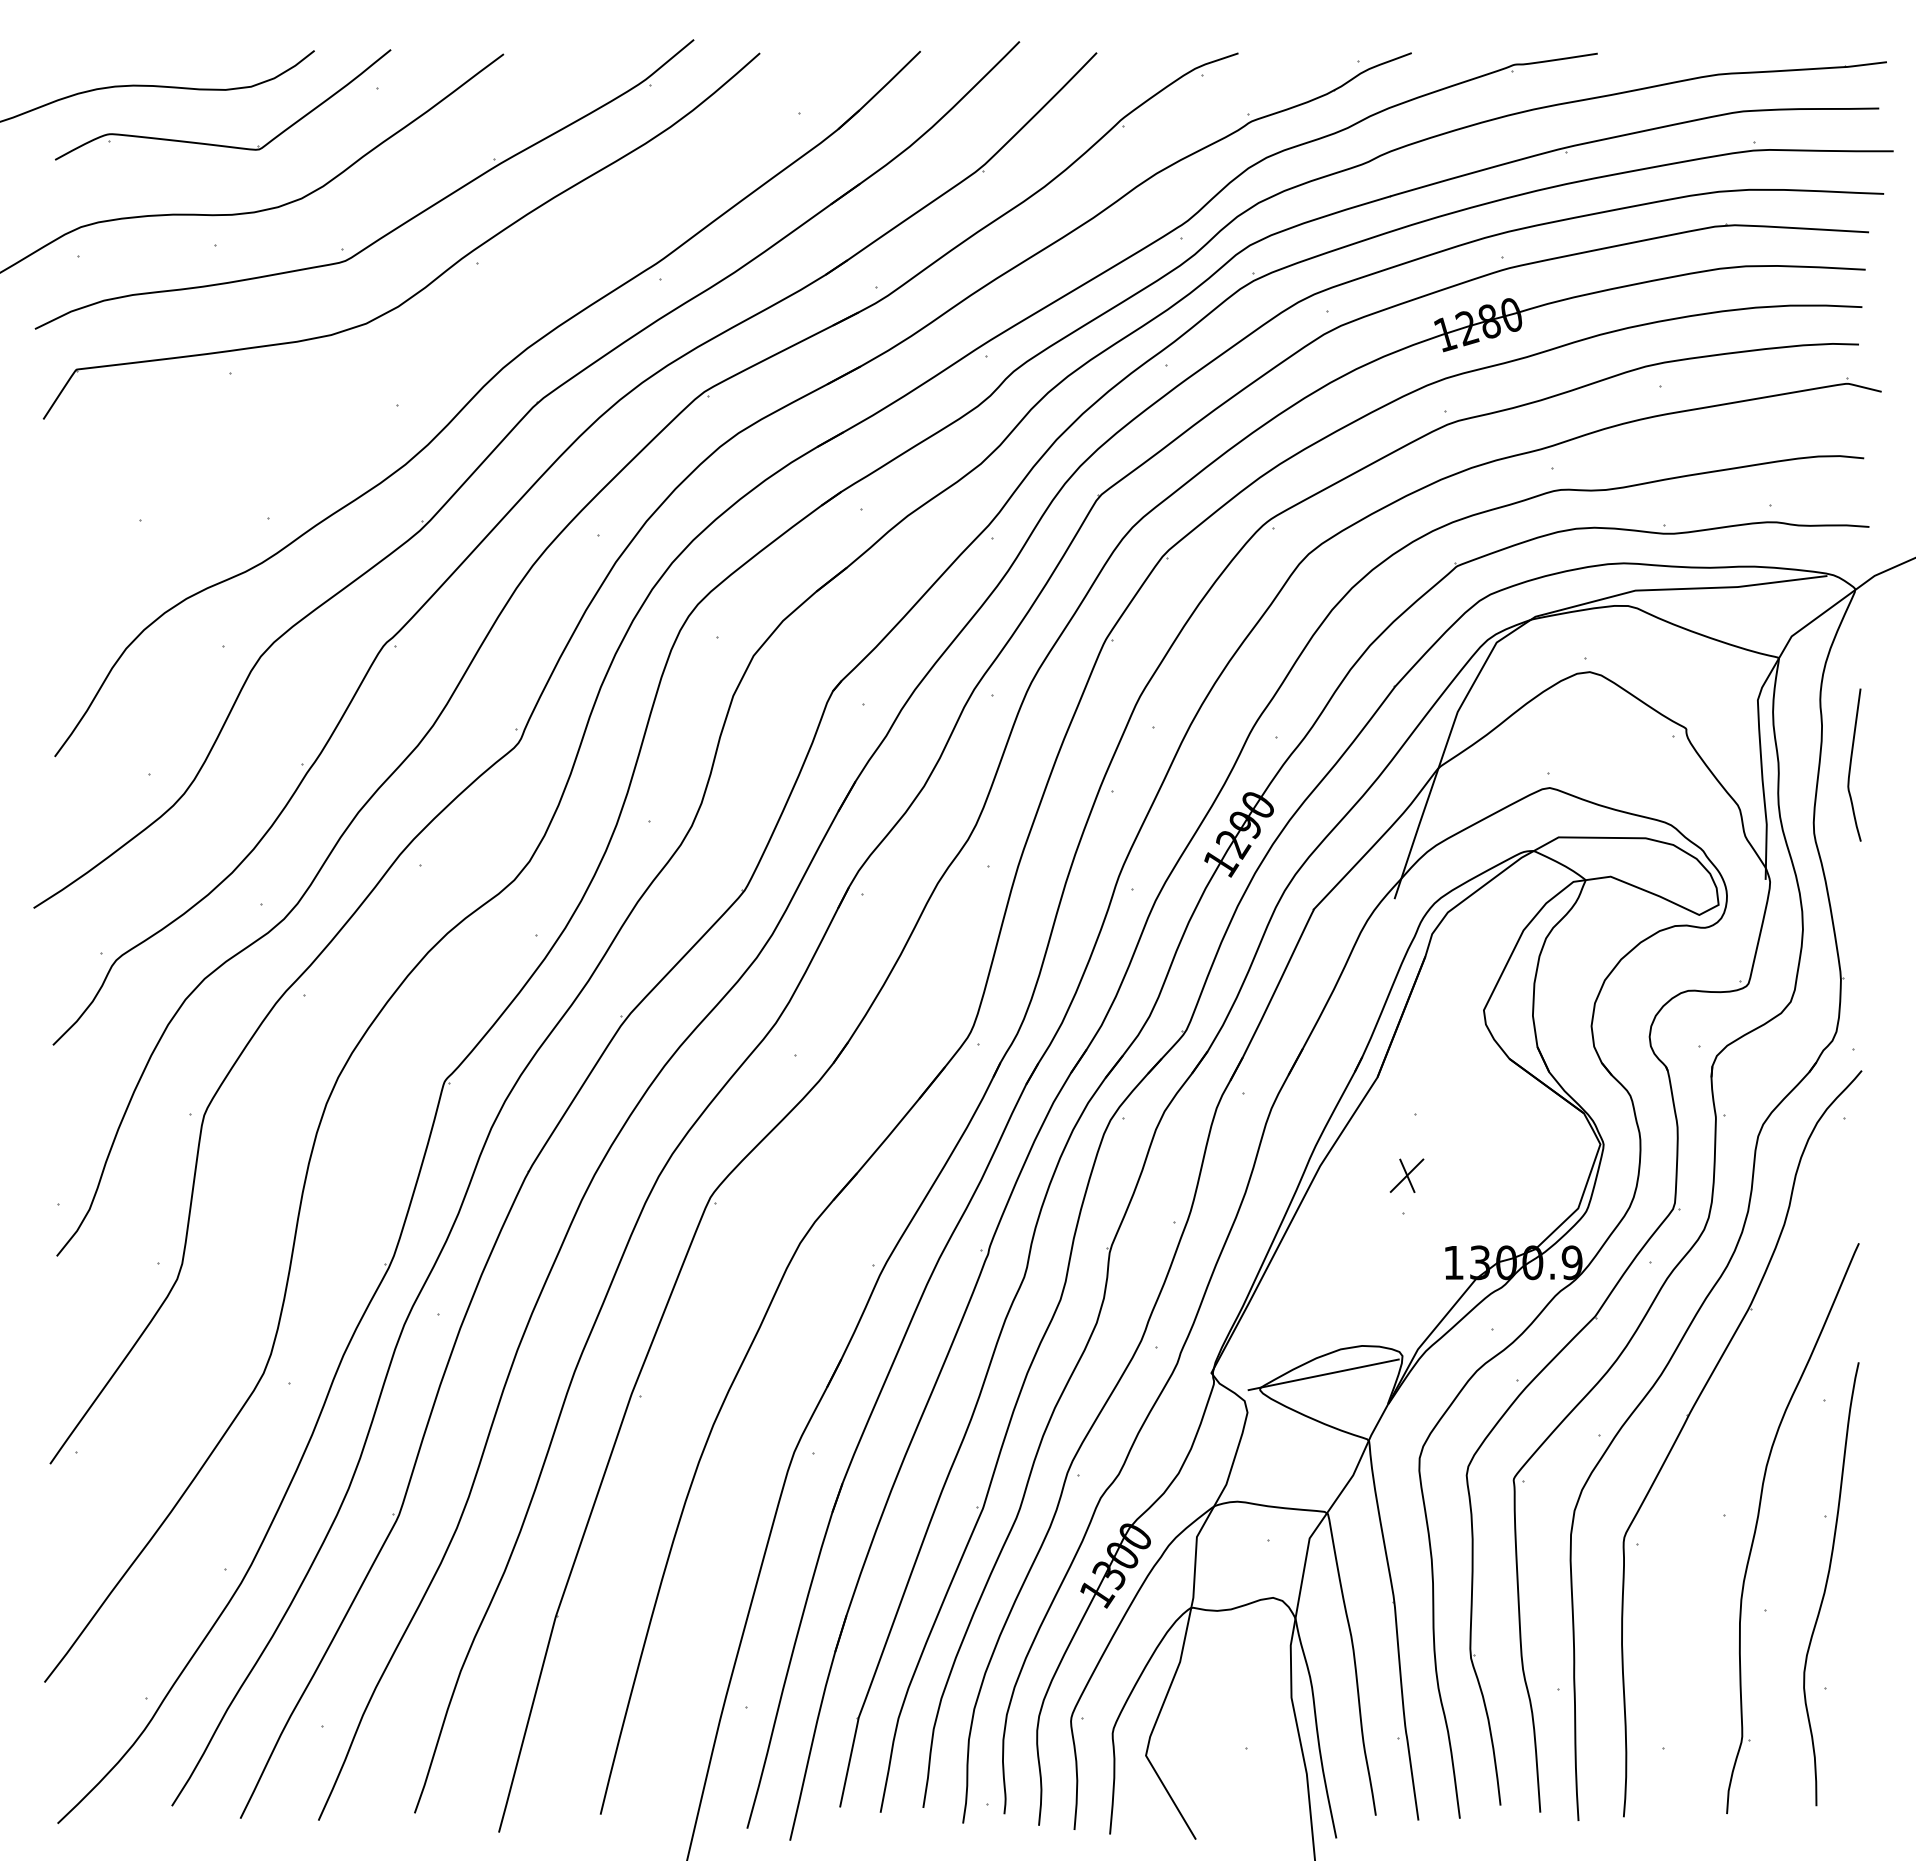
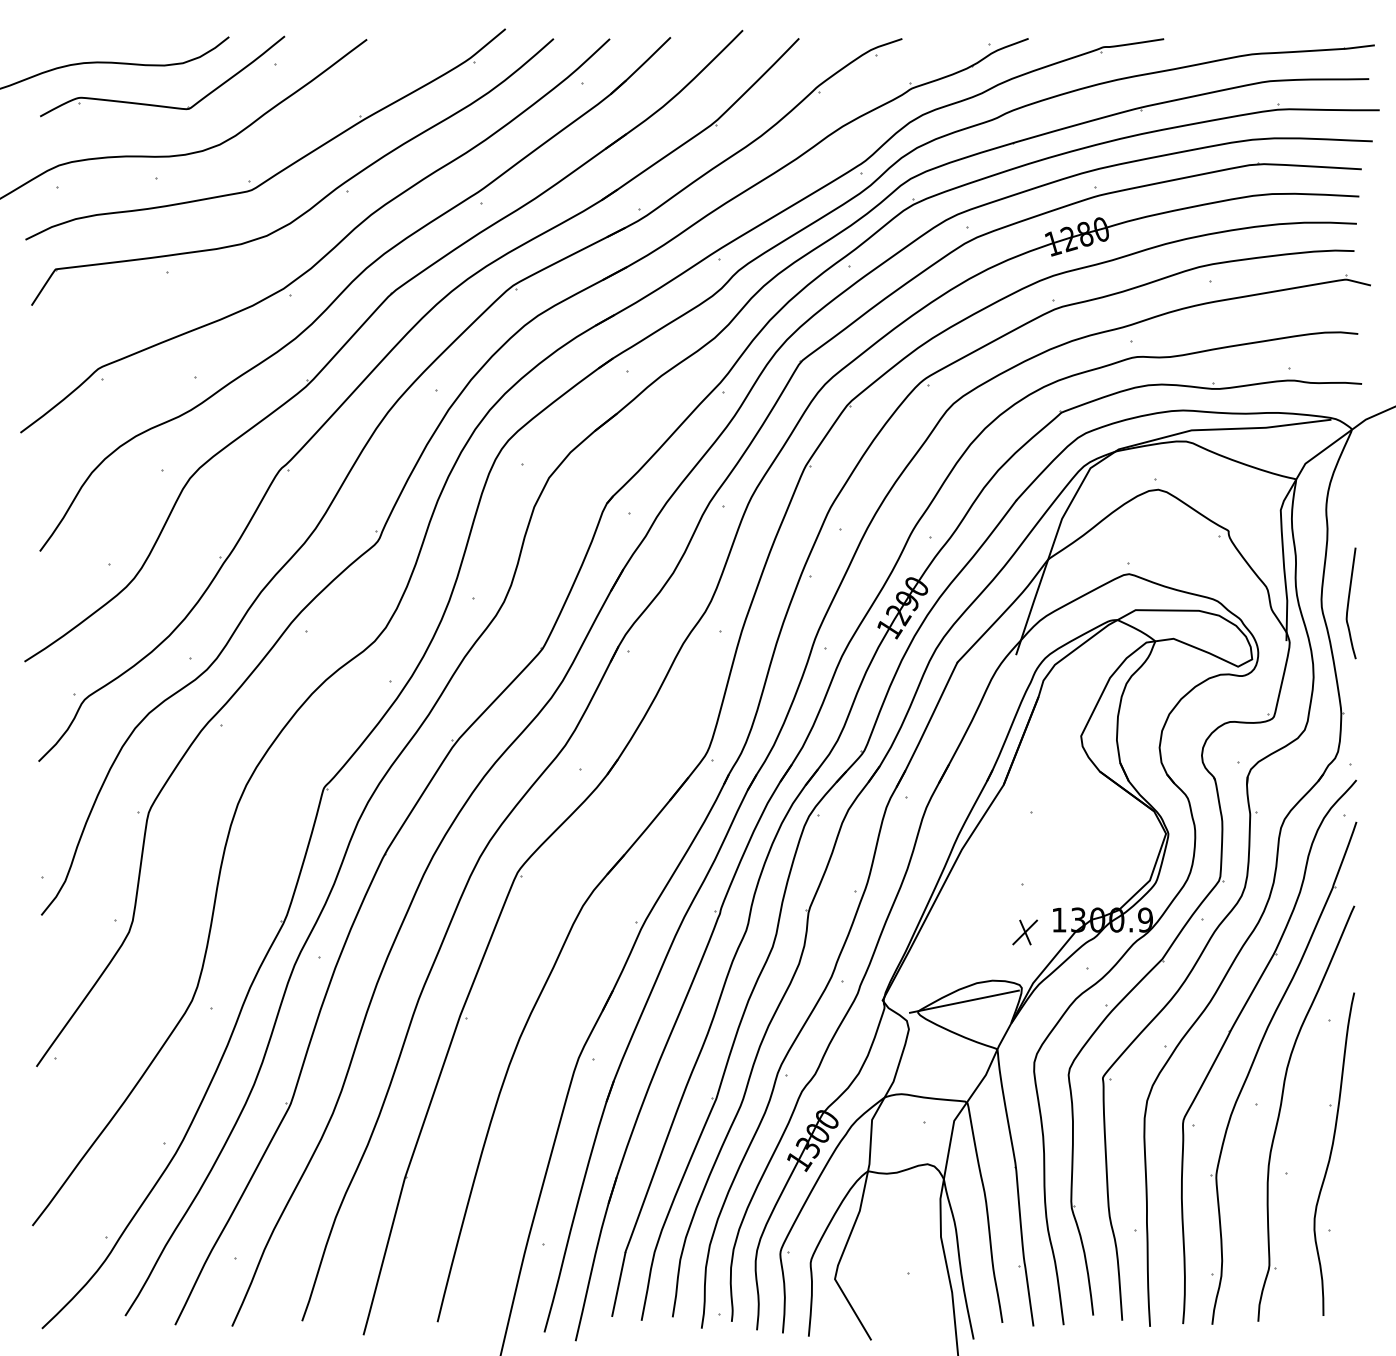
curve: (453, 343) -> (330, 250), added
curve: (1851, 764) -> (1349, 602), moved
part: (1406, 1175) -> (1024, 932), moved
part: (1721, 1457) -> (1254, 1061), added

